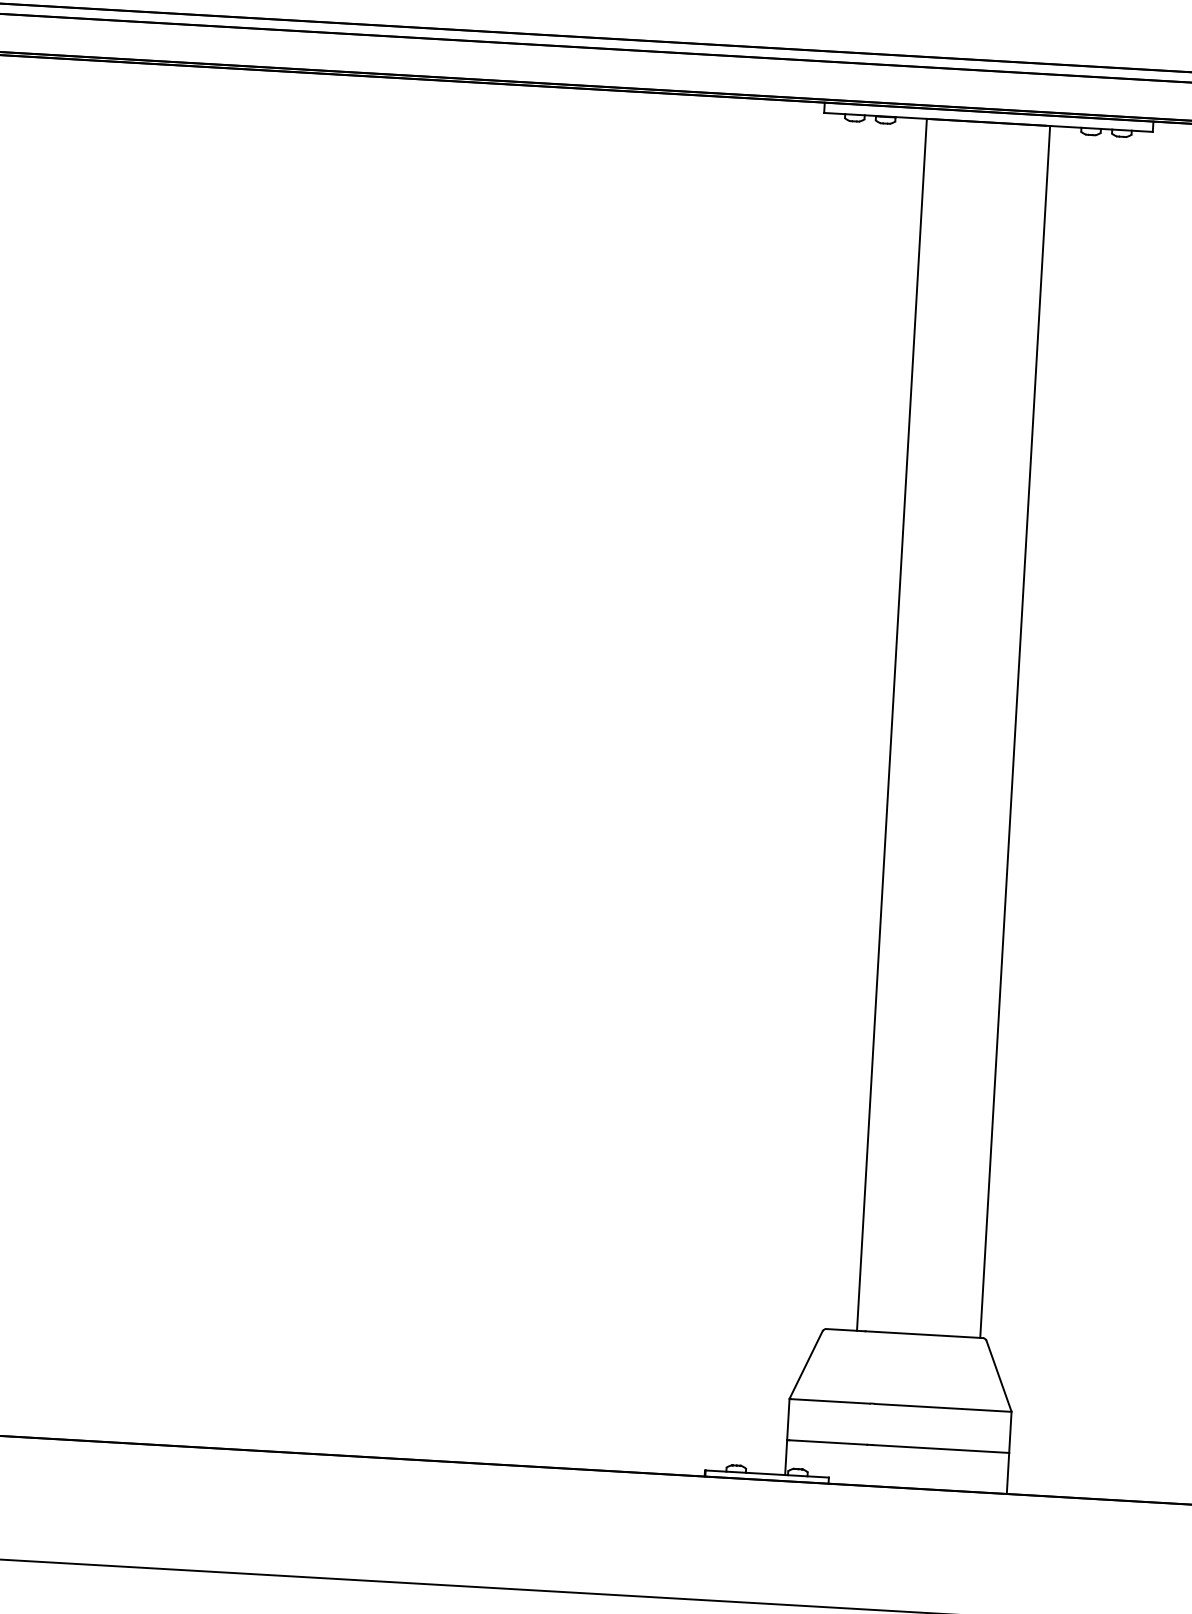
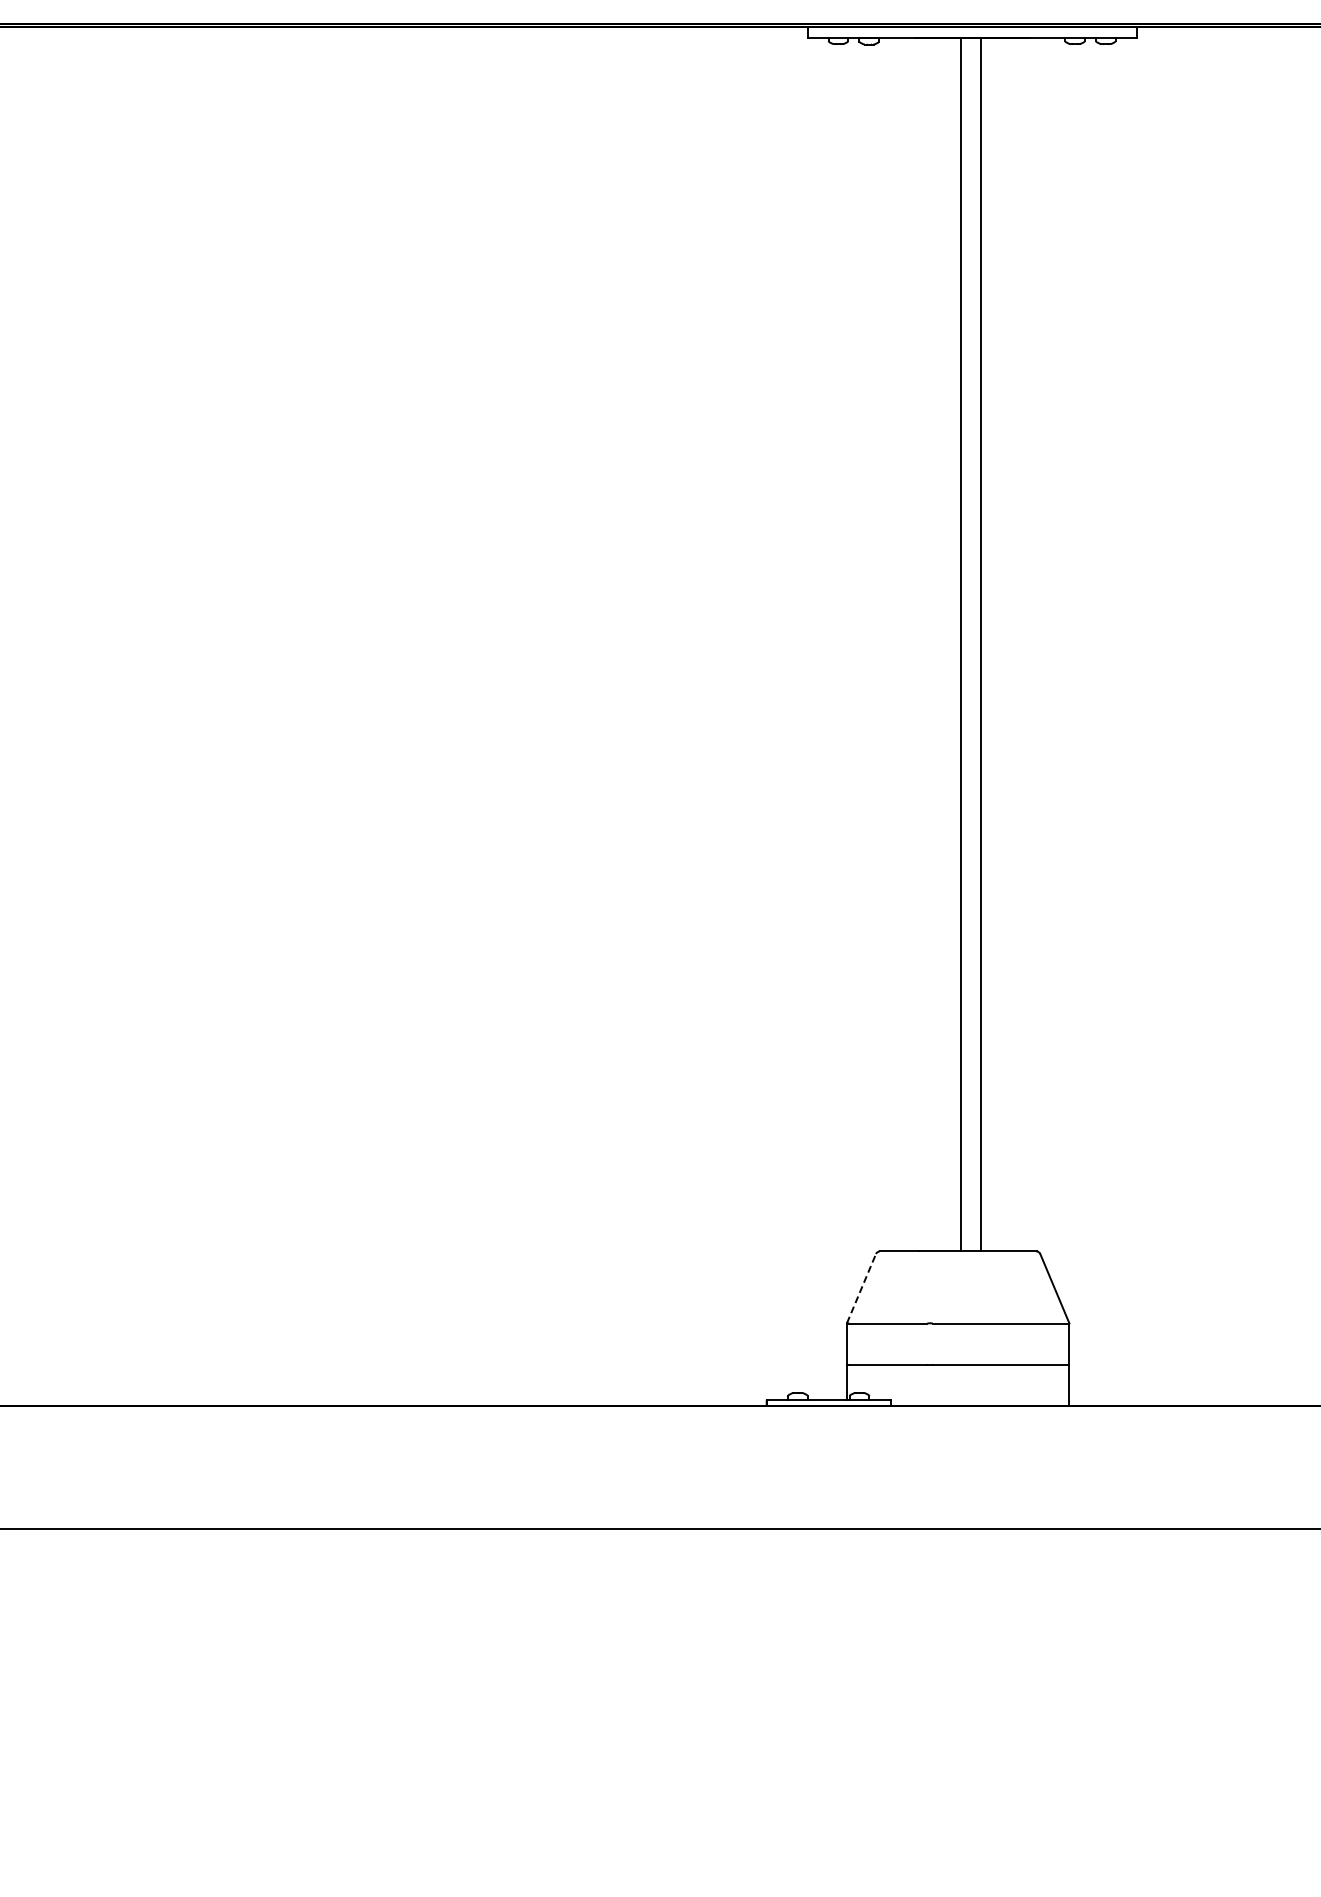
line: (892, 724) -> (981, 644), moved
line: (1014, 731) -> (960, 644), moved
line: (806, 1364) -> (861, 1288), solid -> dashed

